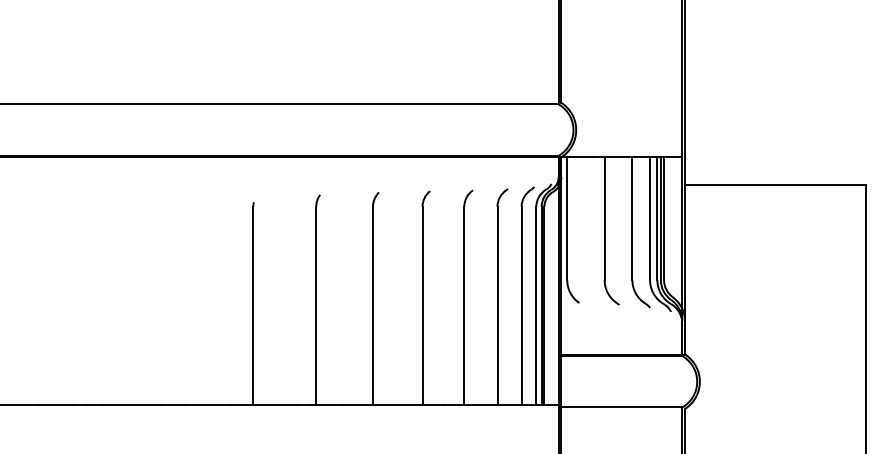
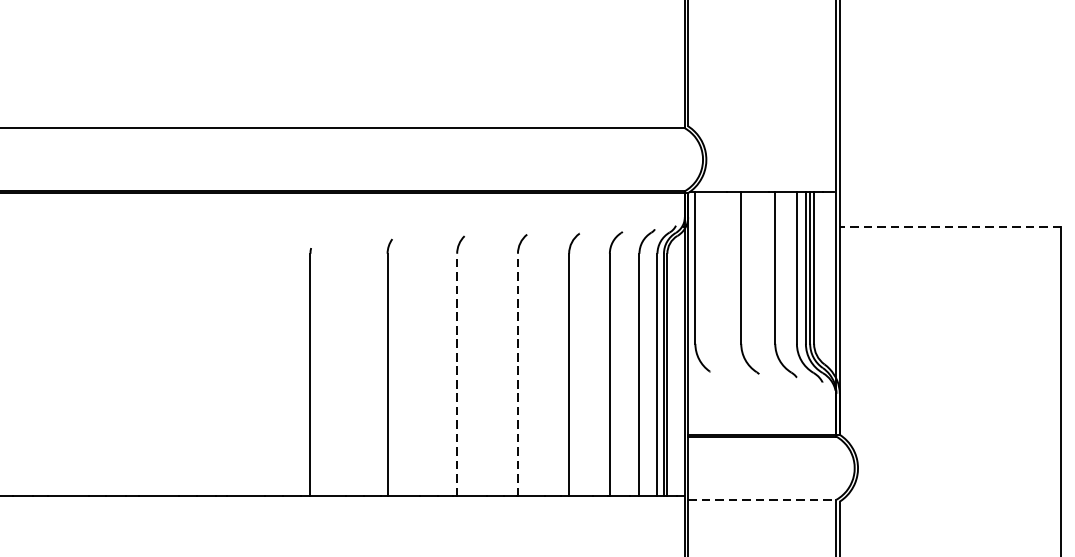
line: (774, 185) -> (949, 227), solid -> dashed
line: (372, 305) -> (456, 374), solid -> dashed
line: (422, 305) -> (517, 374), solid -> dashed
line: (622, 407) -> (763, 499), solid -> dashed

